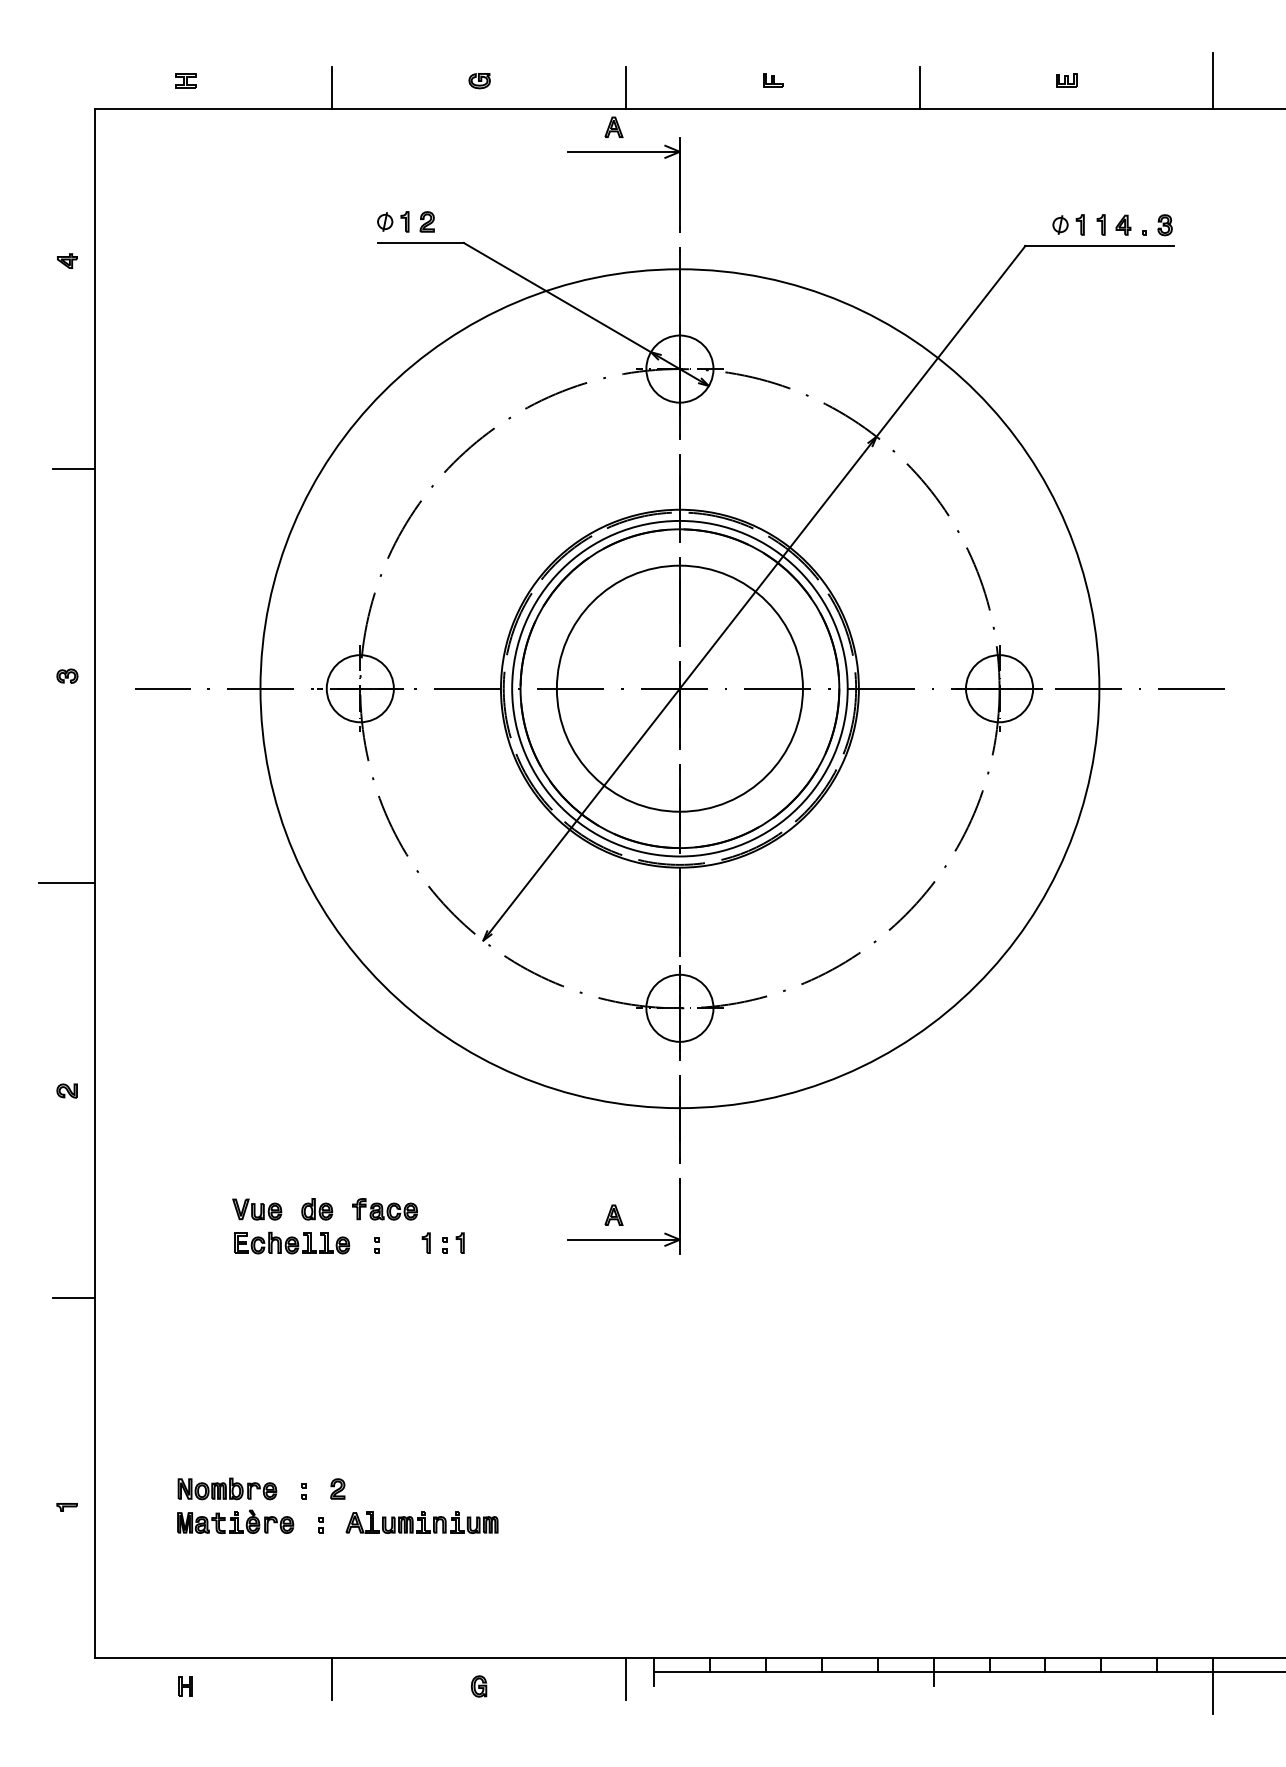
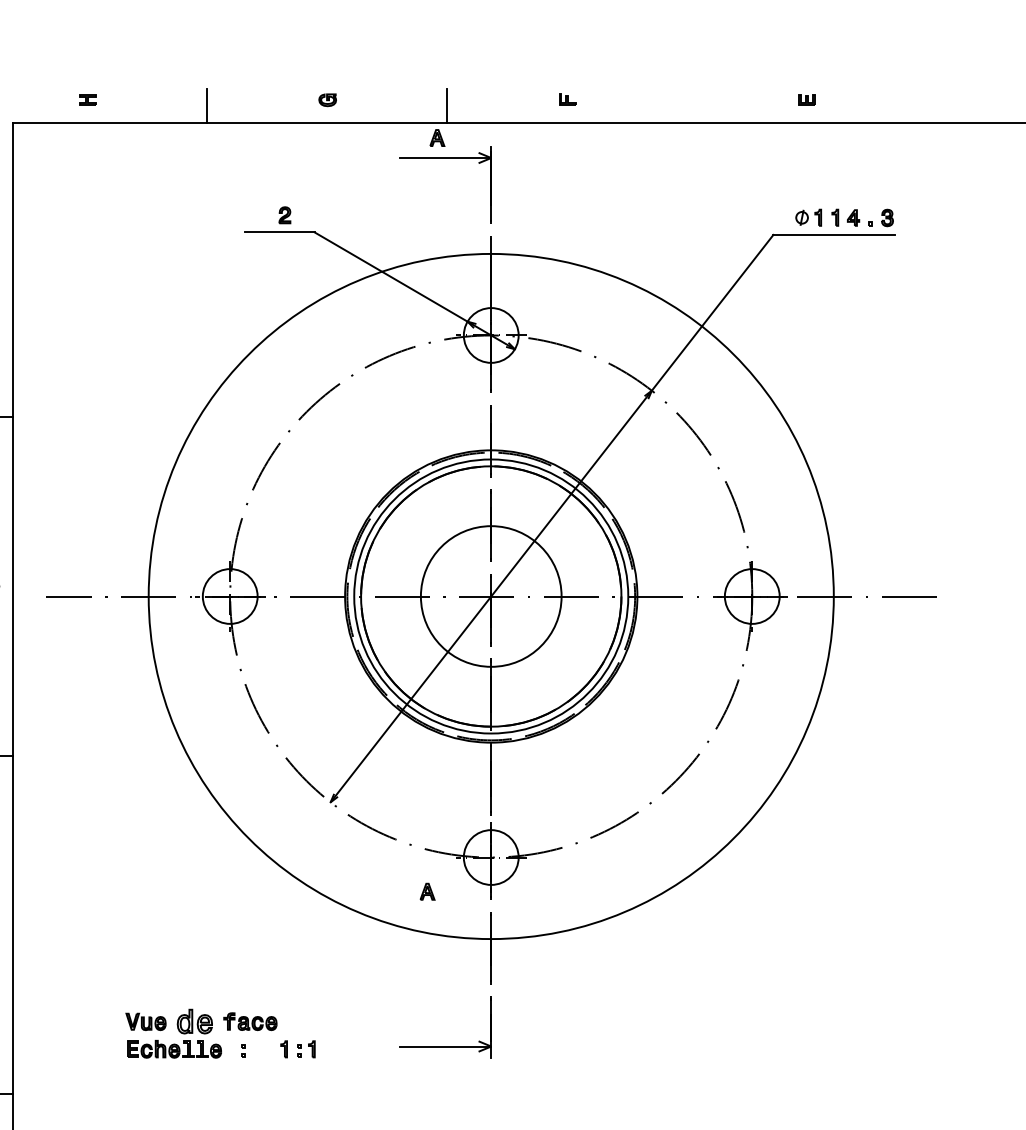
line: (1213, 80) -> (927, 99), removed
line: (919, 87) -> (686, 105), removed
part: (393, 221) -> (257, 214), removed
circle: (679, 688) -> (490, 596), size x0.7
part: (317, 1209) -> (195, 1021), size x1.4
part: (613, 1214) -> (427, 891), moved

